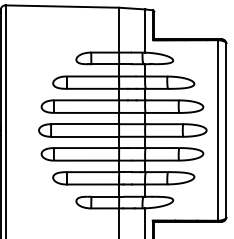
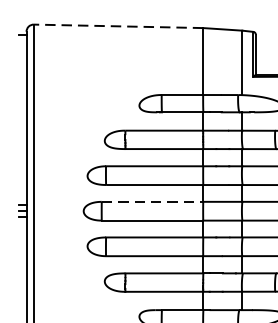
line: (62, 6) -> (118, 26), solid -> dashed
line: (85, 124) -> (153, 202), solid -> dashed

